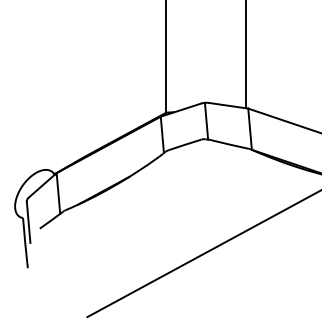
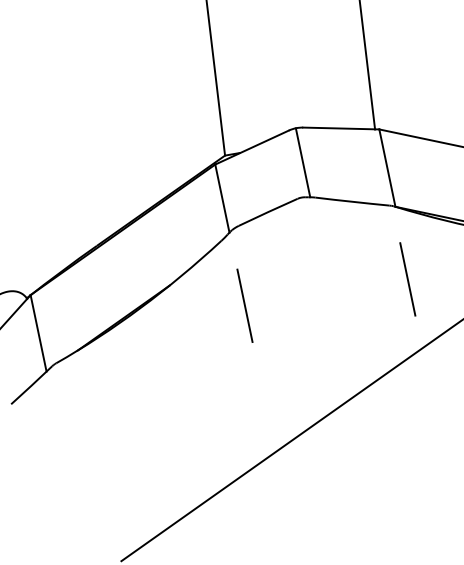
line: (253, 188) -> (407, 279), added
line: (167, 191) -> (244, 304), added

